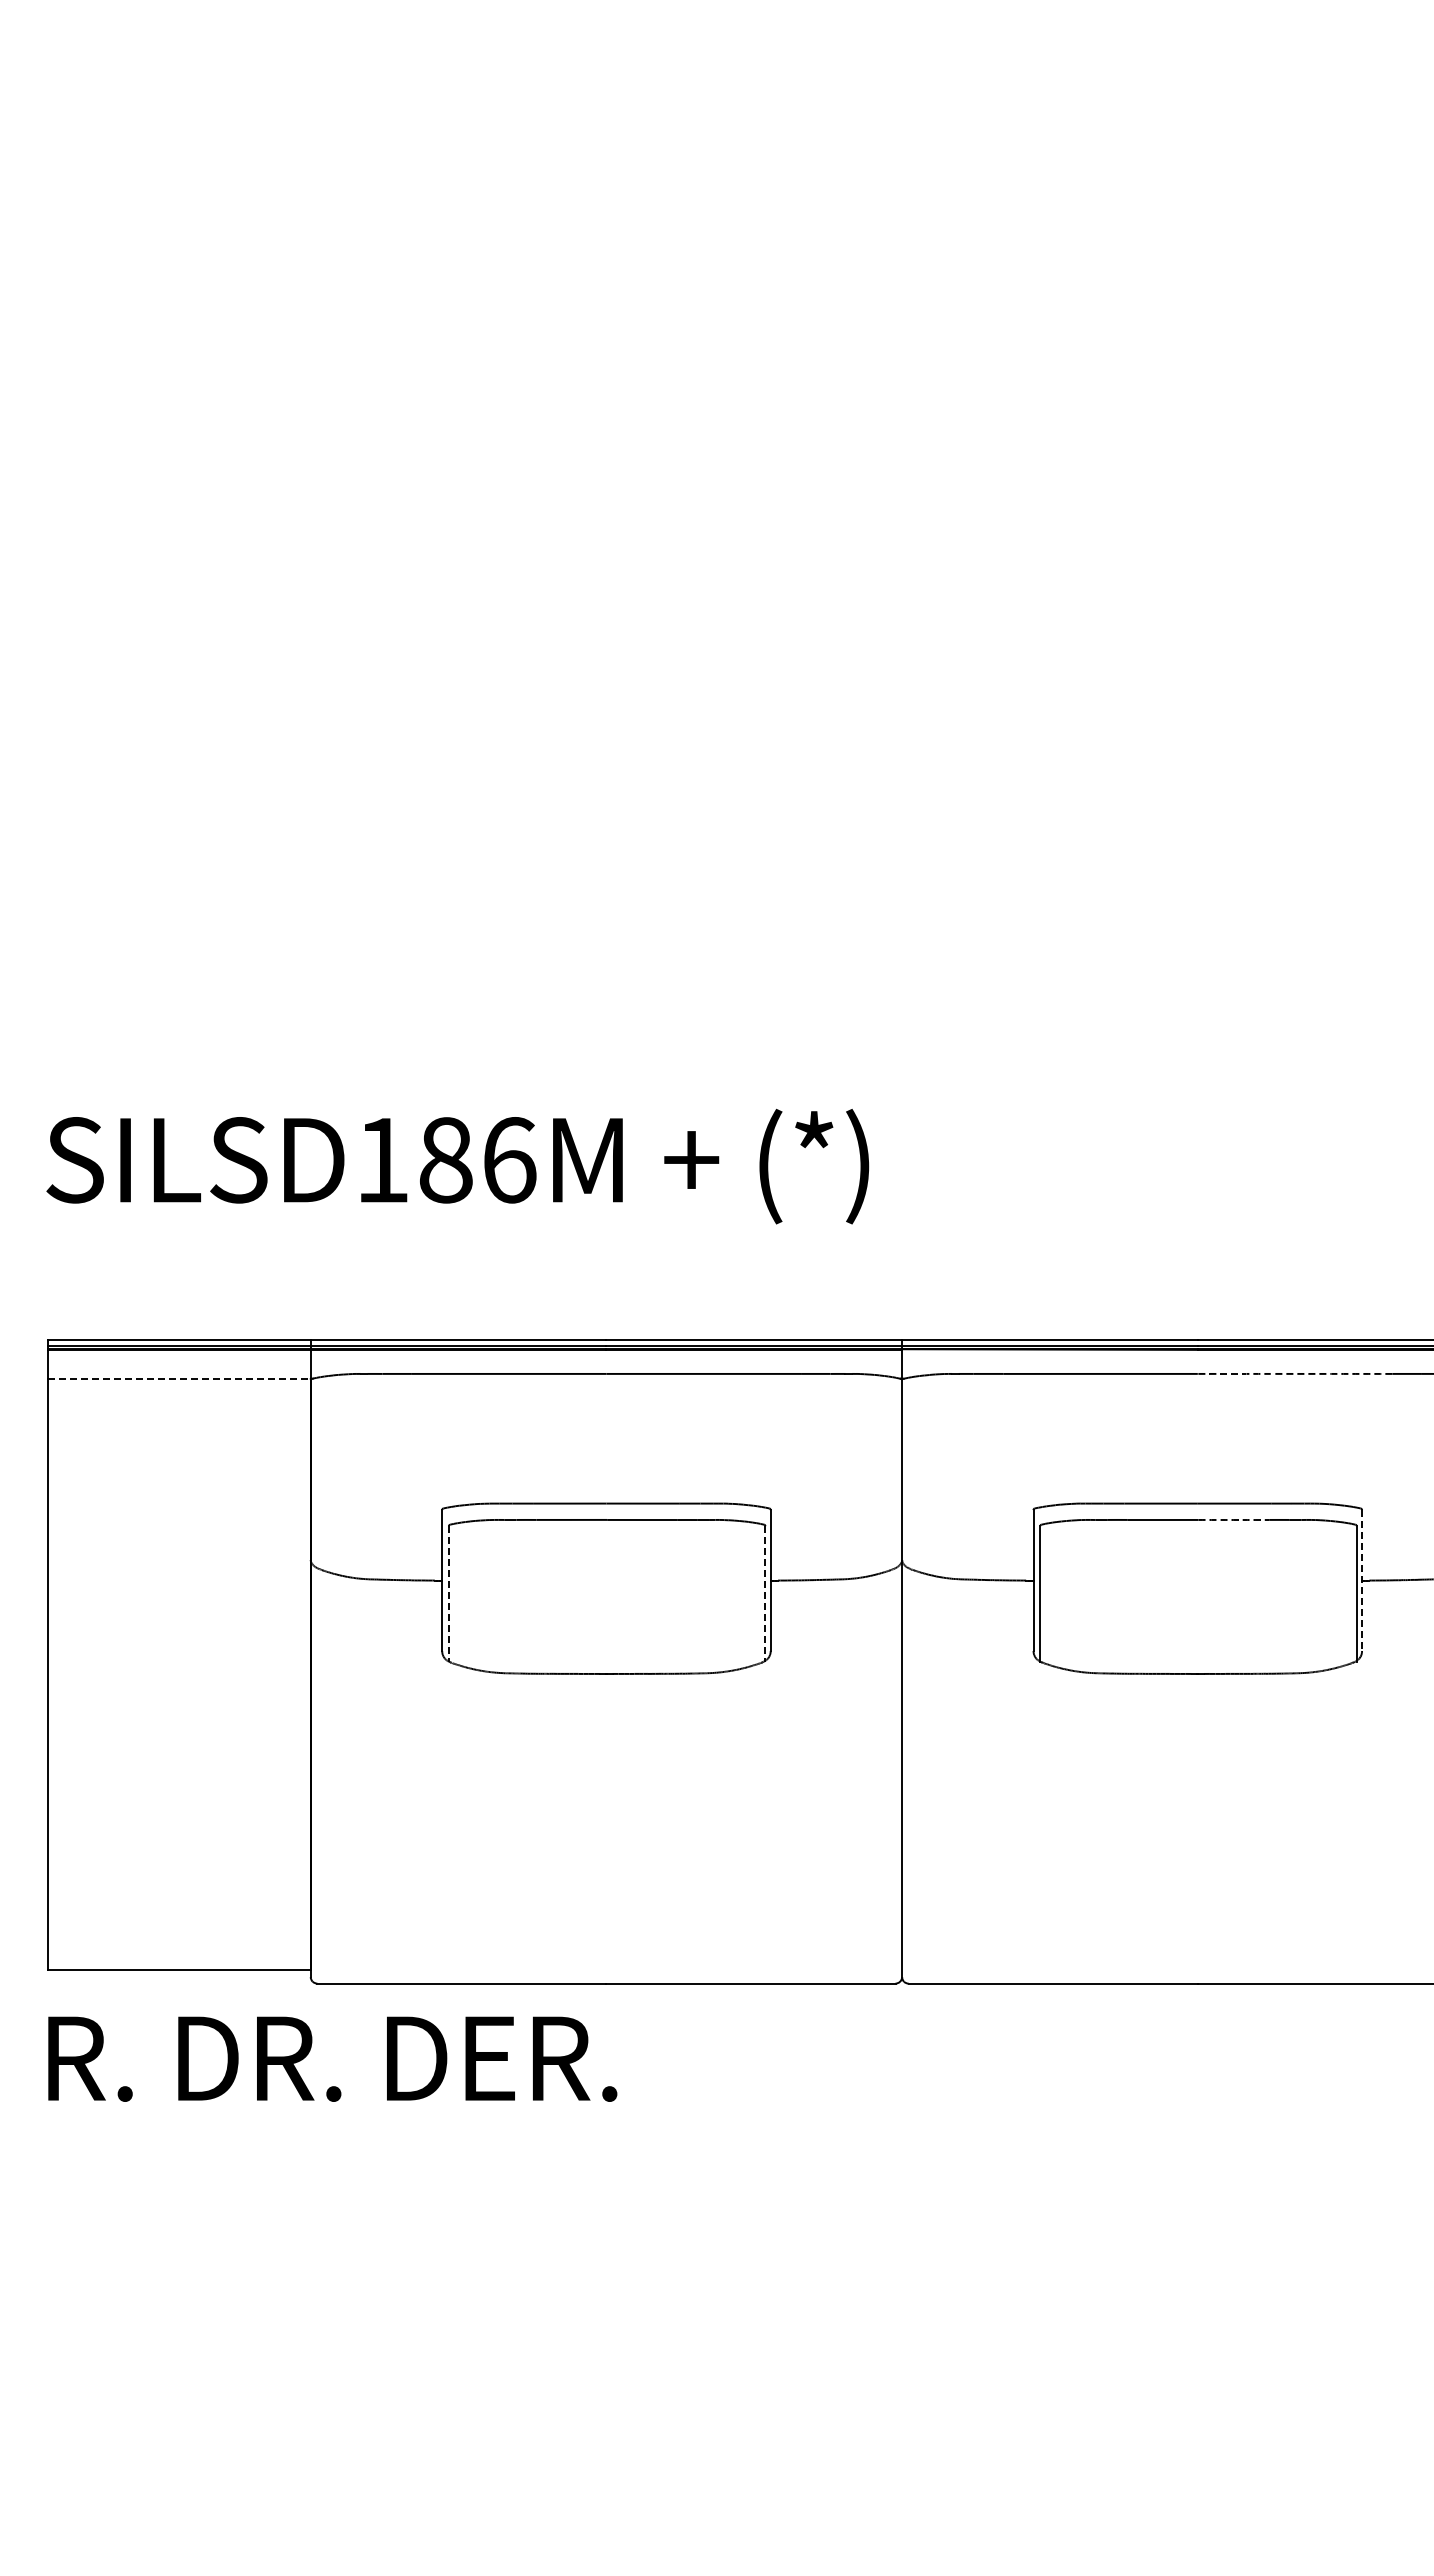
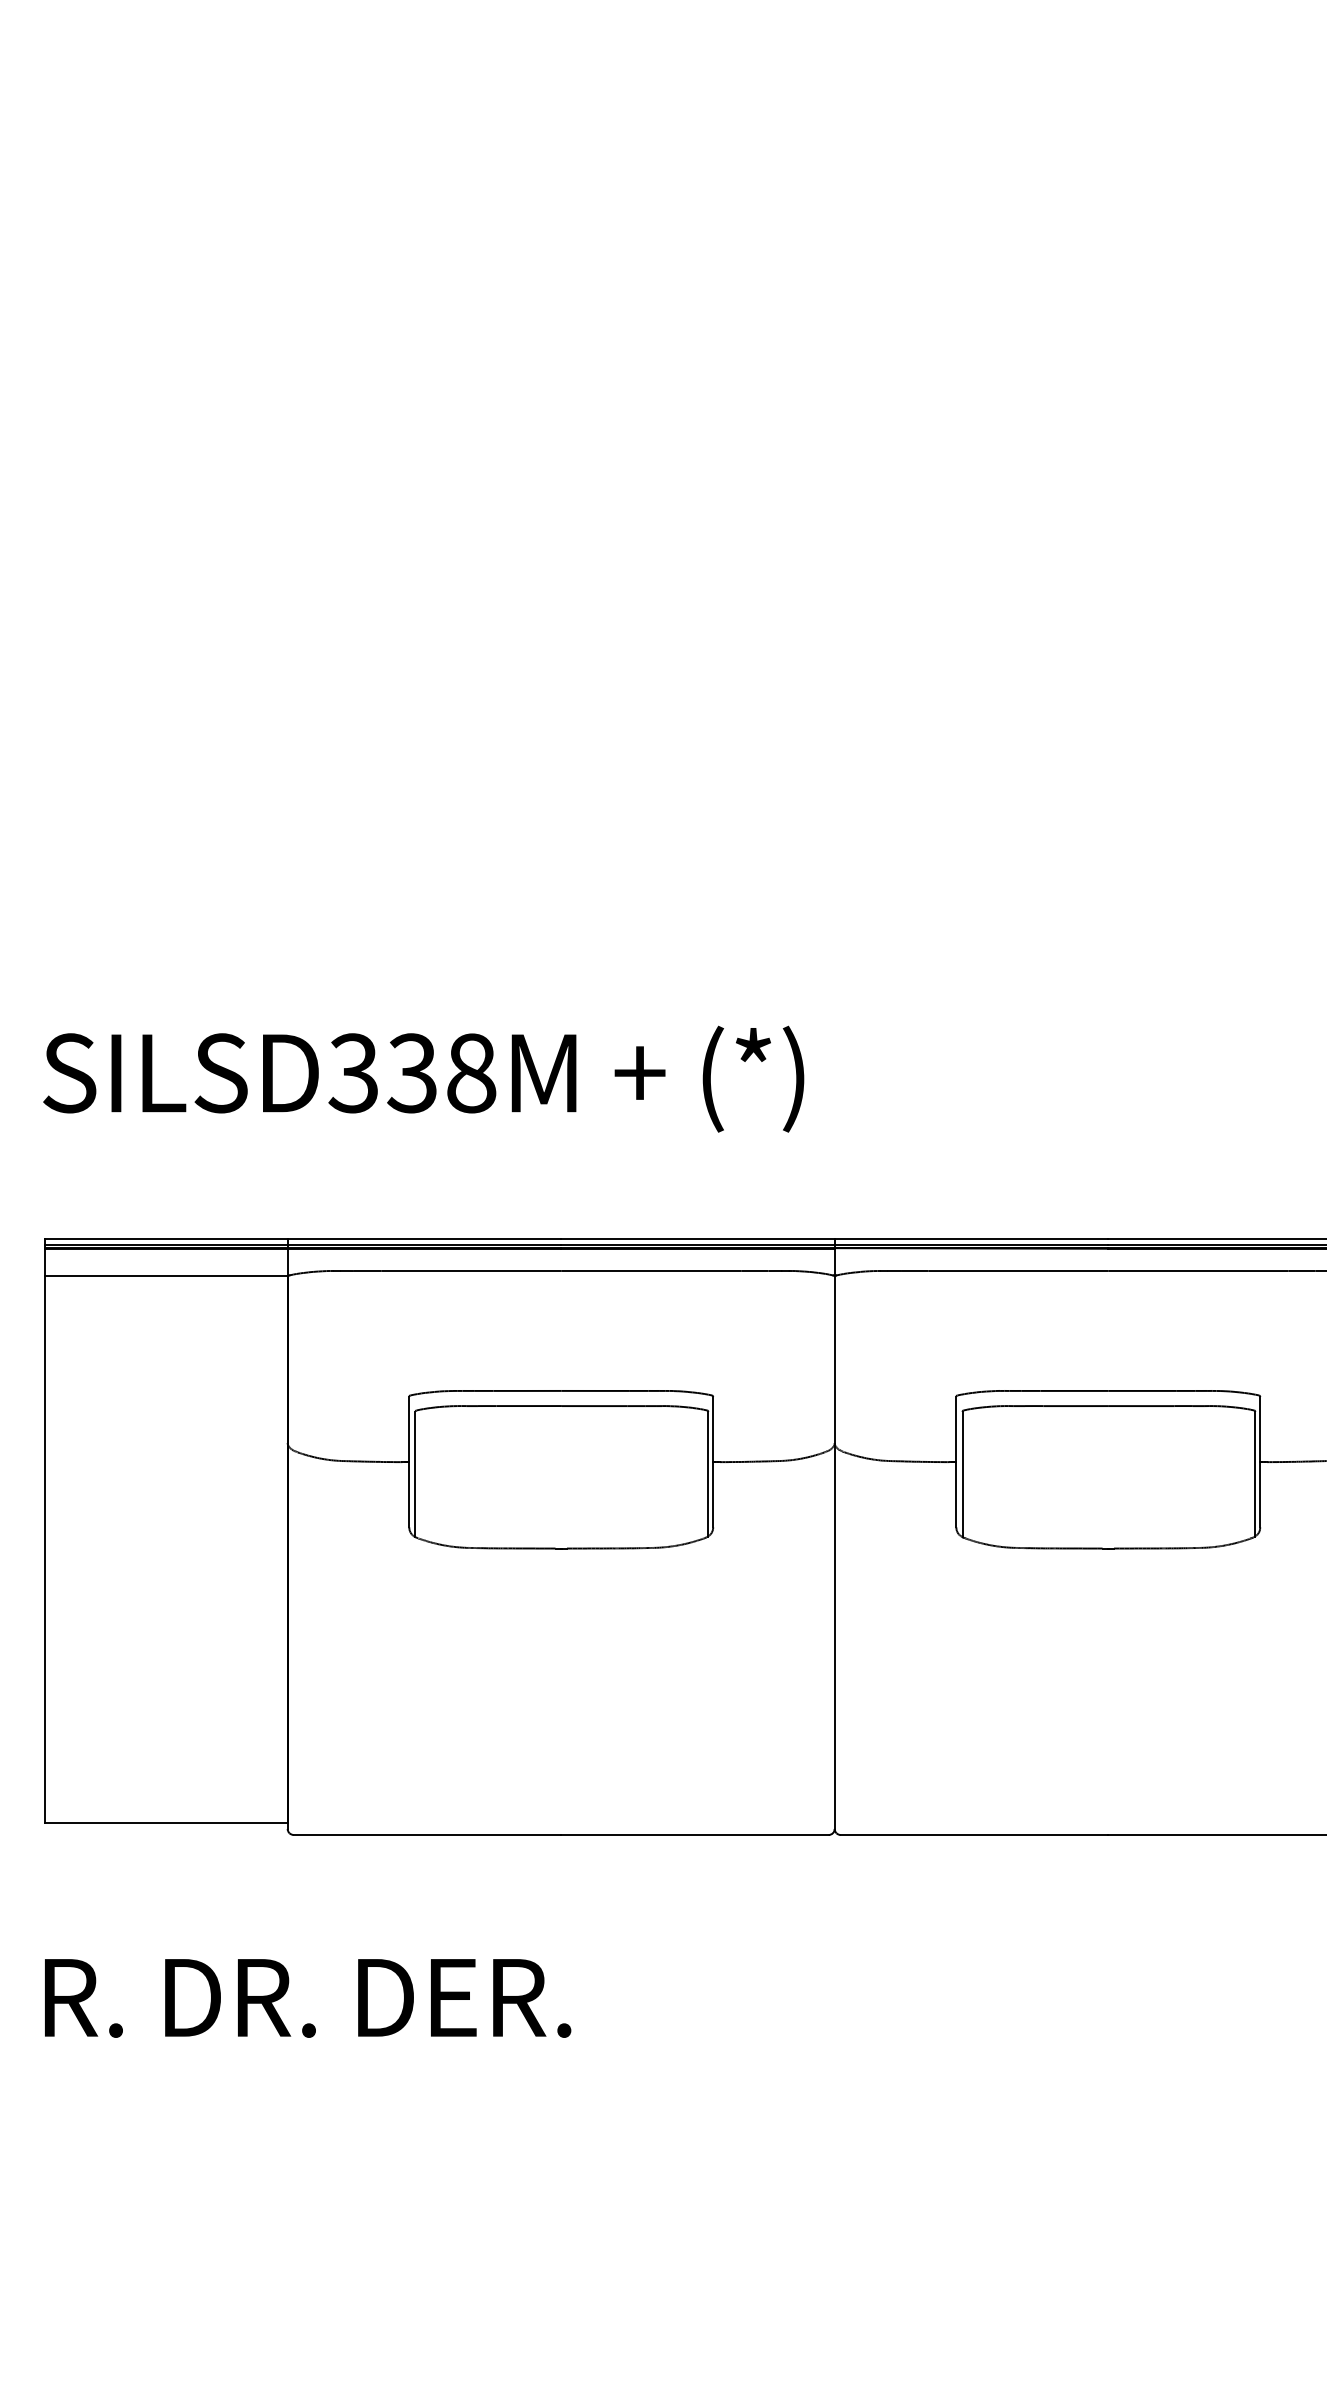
text: (445, 1160) -> (412, 1073), SILSD186M -> SILSD338M
arc: (1295, 1373) -> (1198, 1270), dashed -> solid
line: (179, 1379) -> (166, 1276), dashed -> solid
arc: (1233, 1520) -> (1141, 1406), dashed -> solid
line: (1362, 1581) -> (1260, 1463), dashed -> solid
line: (448, 1594) -> (415, 1475), dashed -> solid
line: (765, 1594) -> (708, 1475), dashed -> solid
text: (332, 2058) -> (307, 1997), moved

